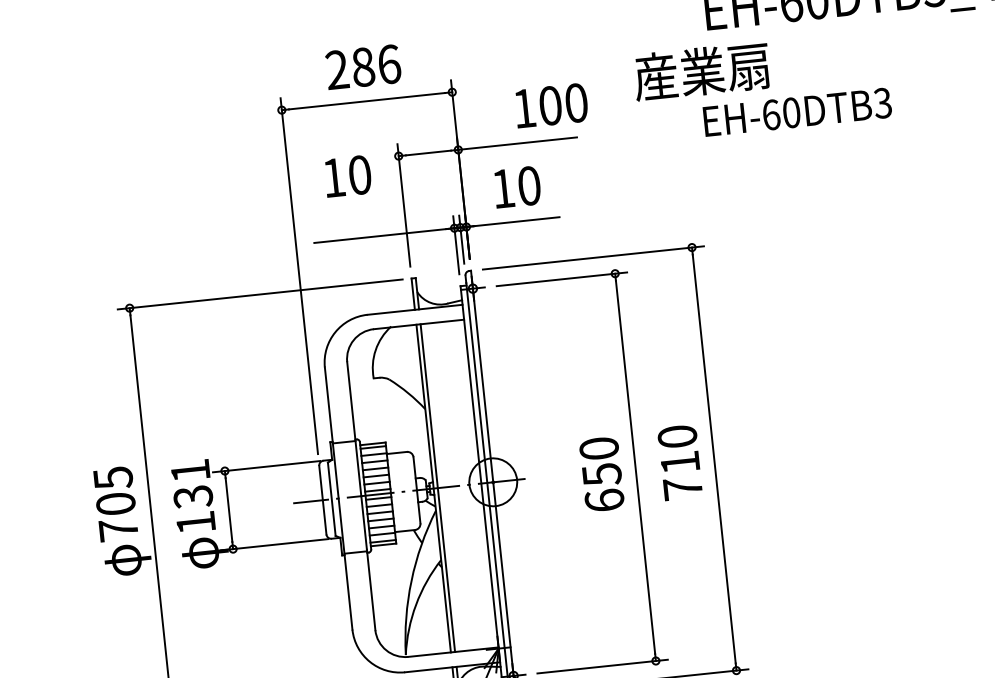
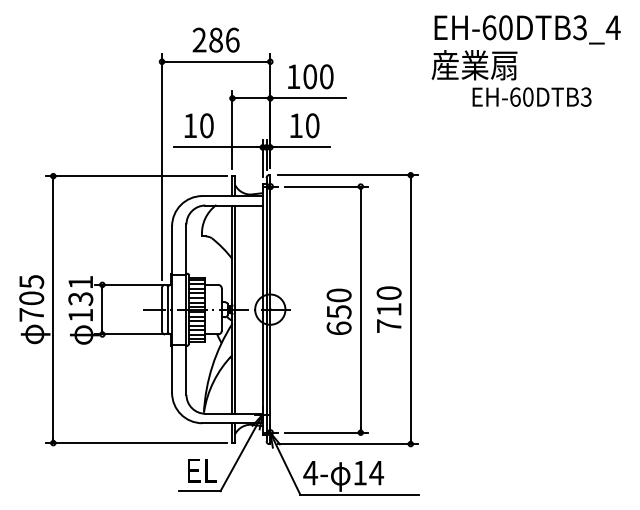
text: (762, 86) -> (511, 78), moved
text: (550, 105) -> (310, 76), moved
text: (346, 176) -> (198, 125), moved

